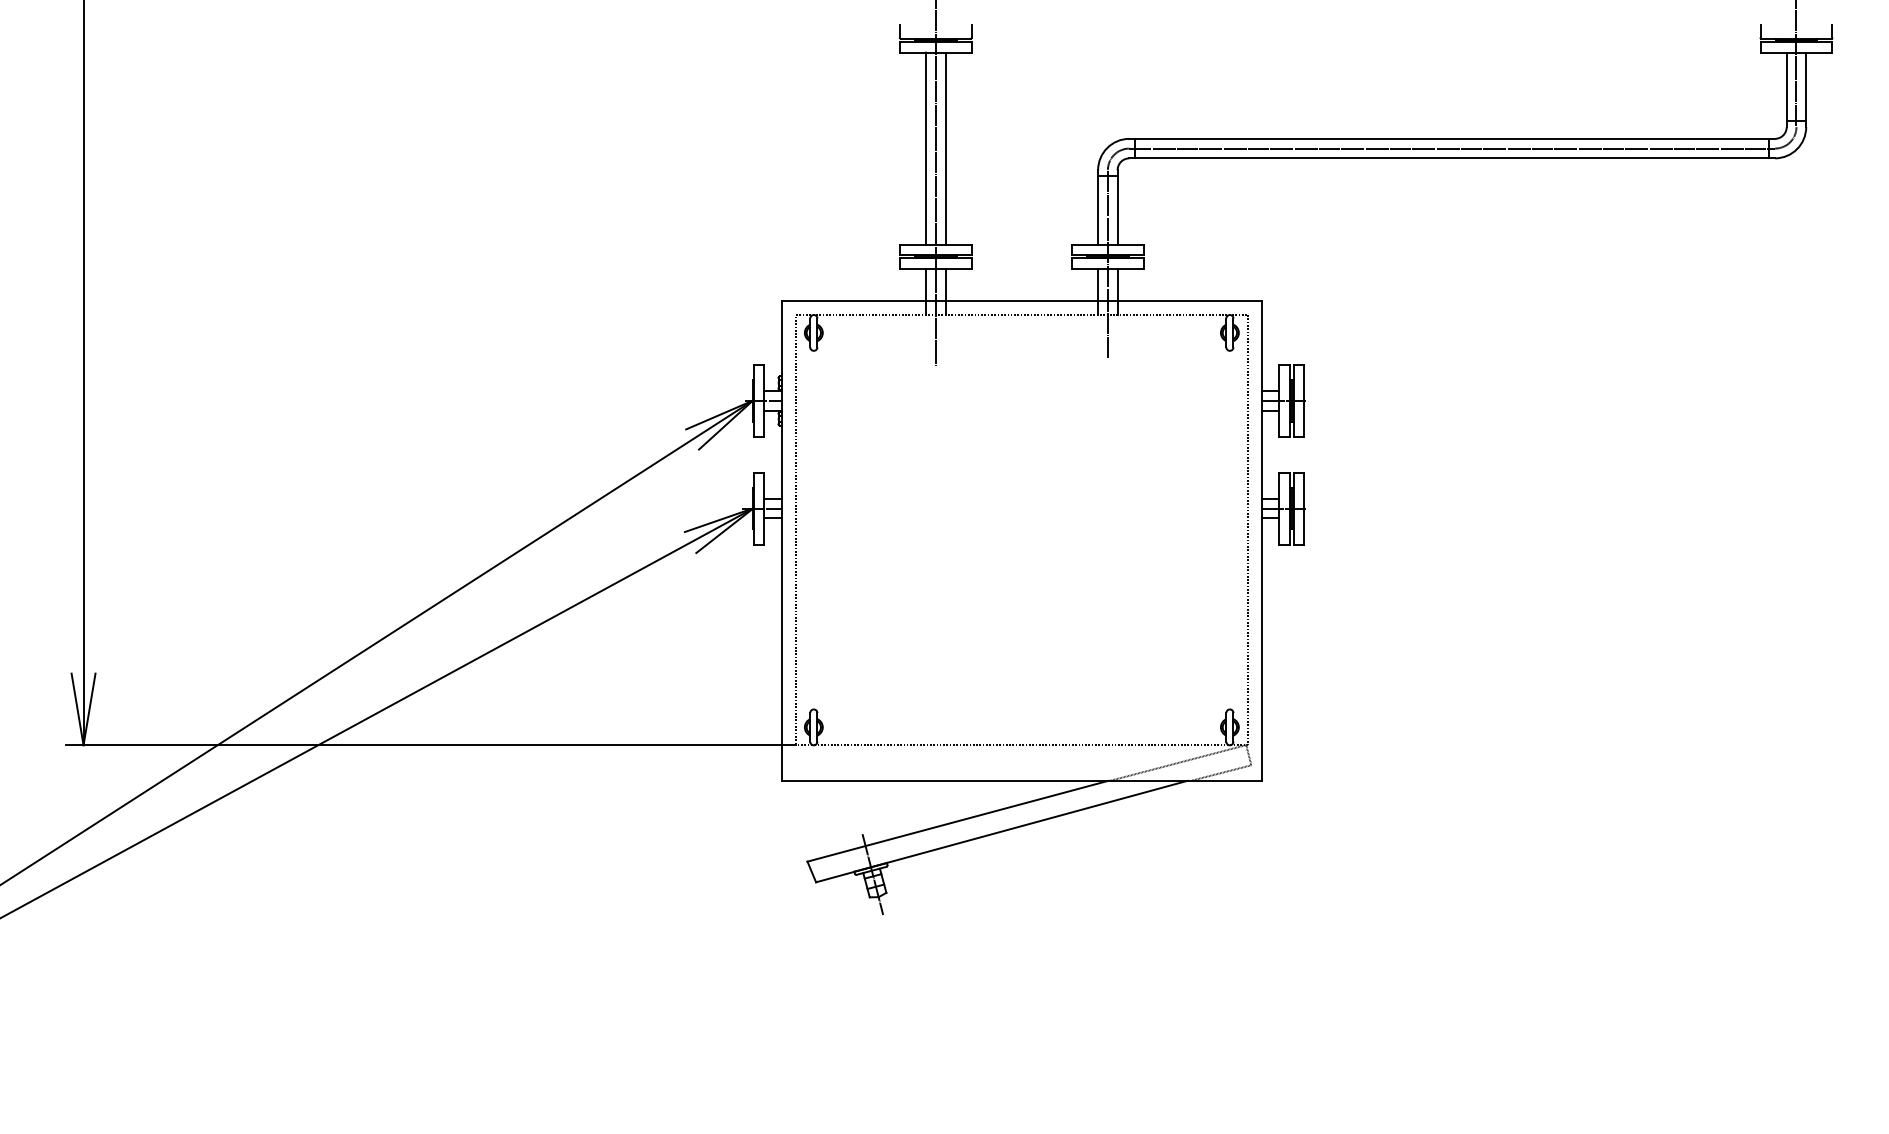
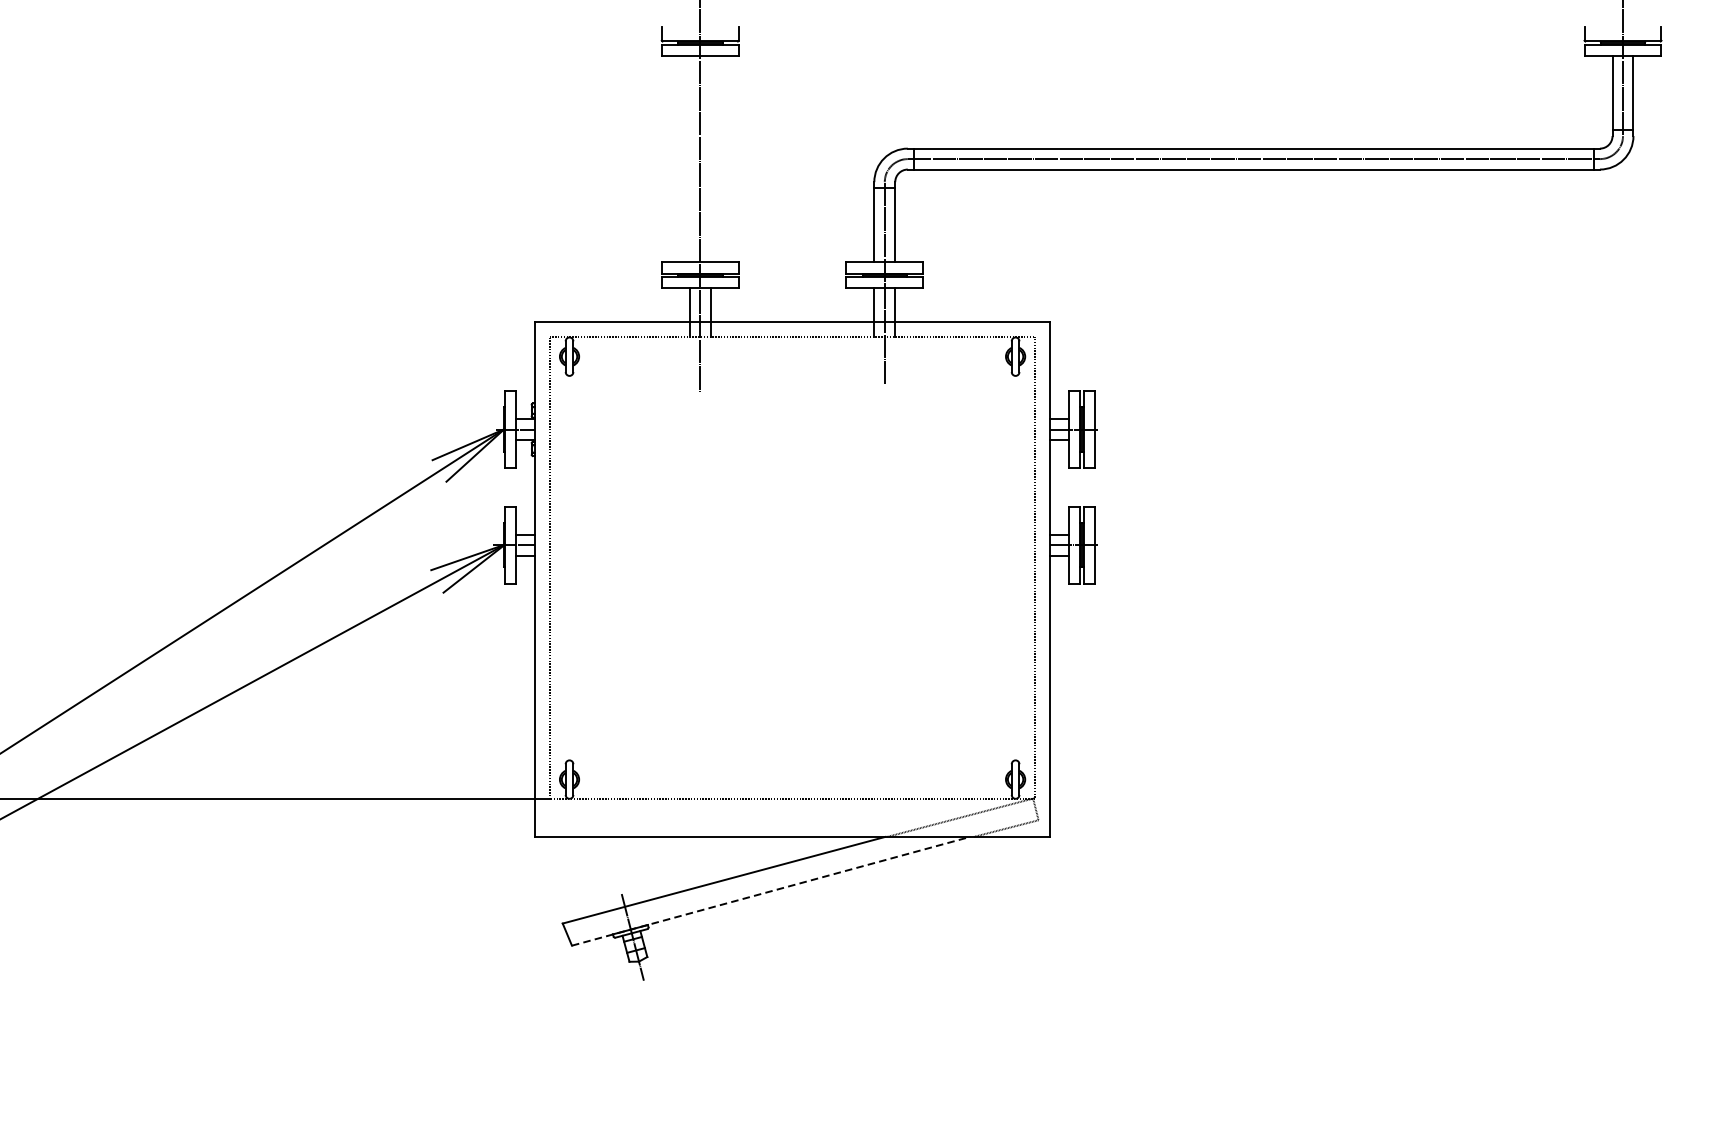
line: (925, 148) -> (689, 158), removed
line: (945, 148) -> (710, 158), removed
line: (1001, 831) -> (770, 891), solid -> dashed

